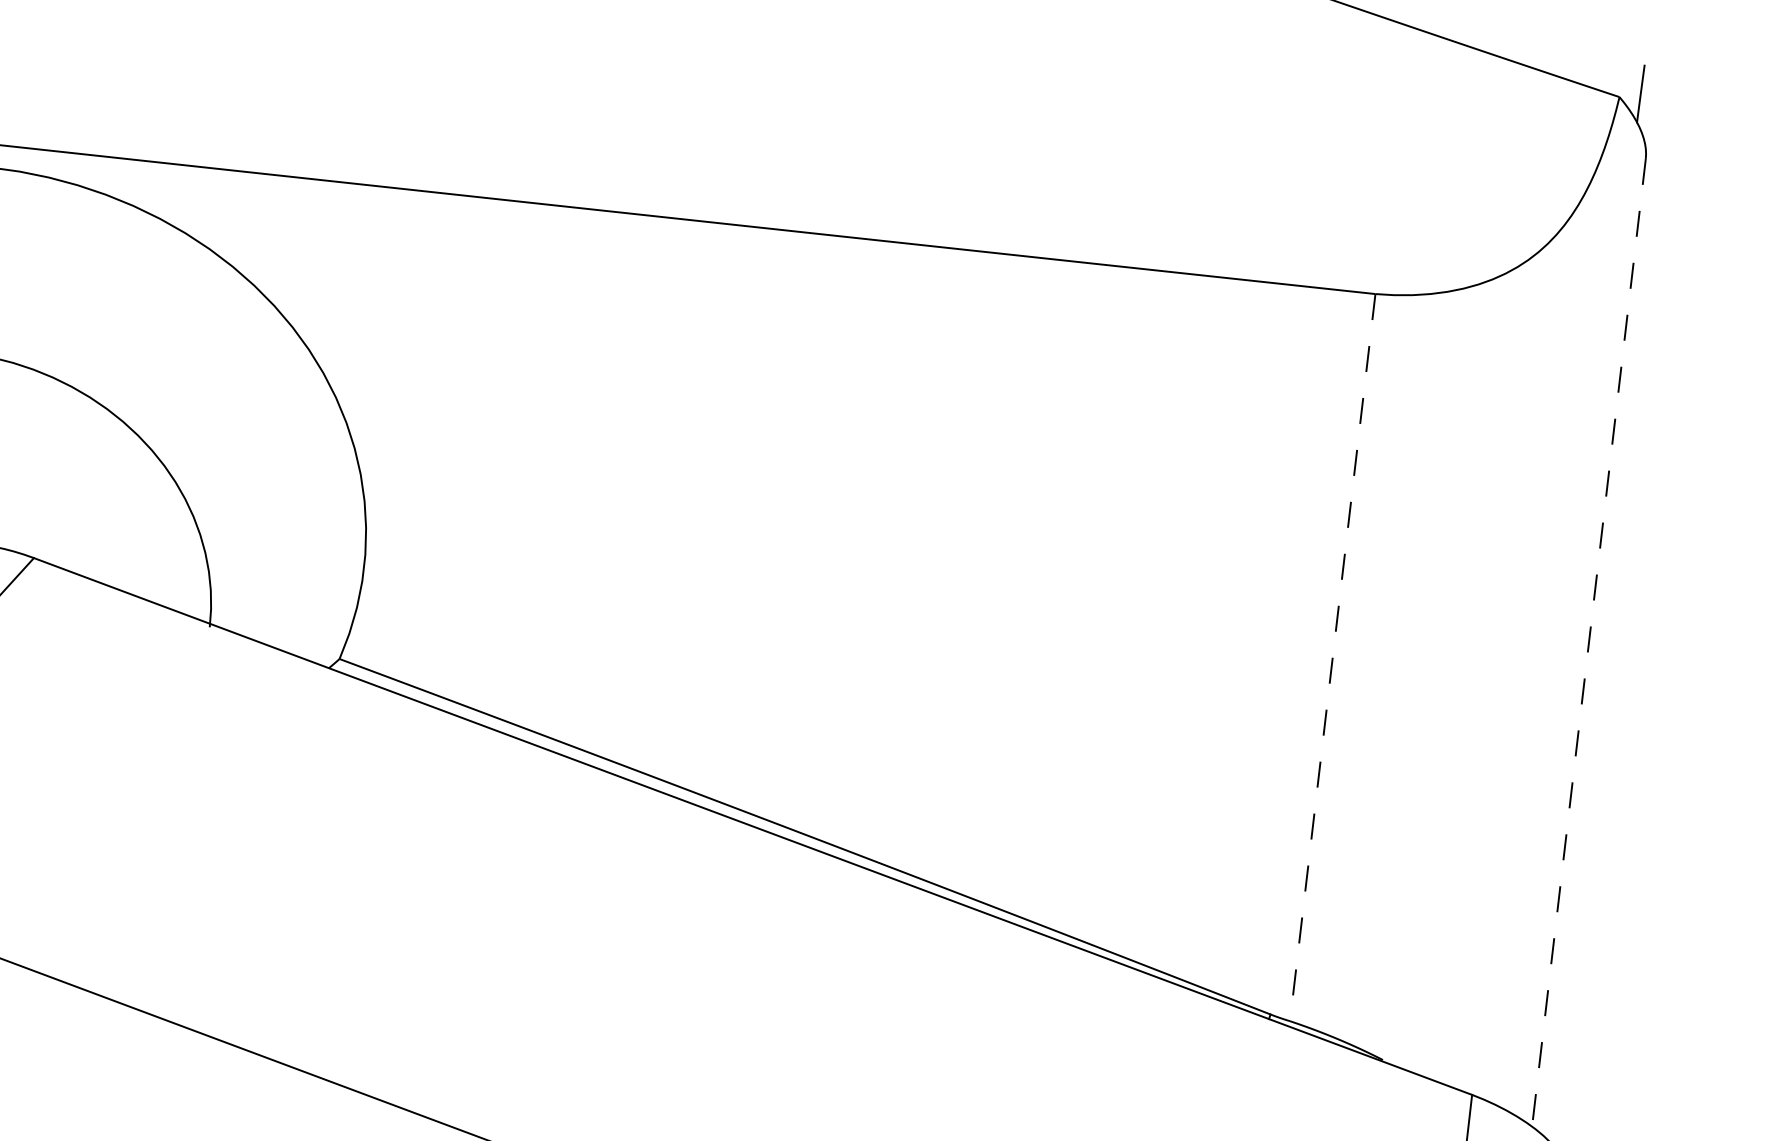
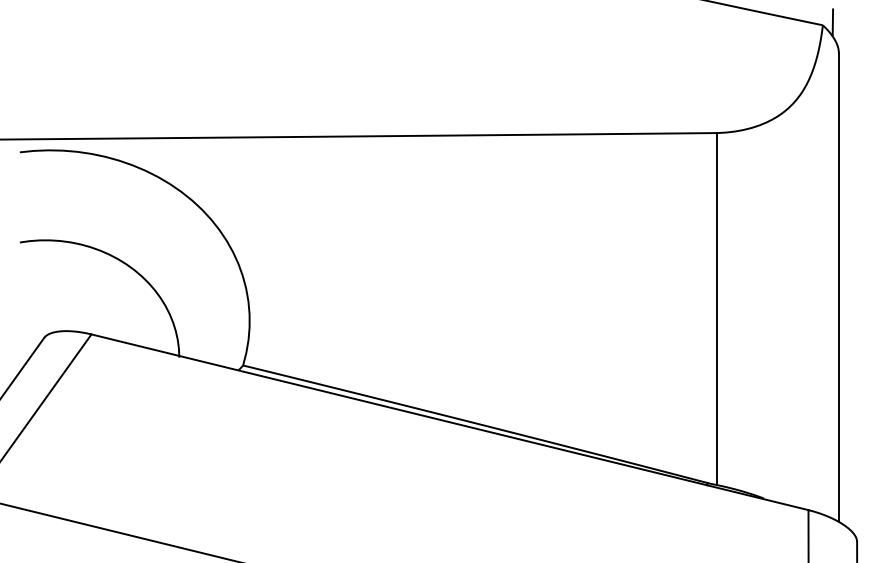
line: (1588, 642) -> (838, 287), dashed -> solid
line: (1332, 658) -> (717, 309), dashed -> solid

